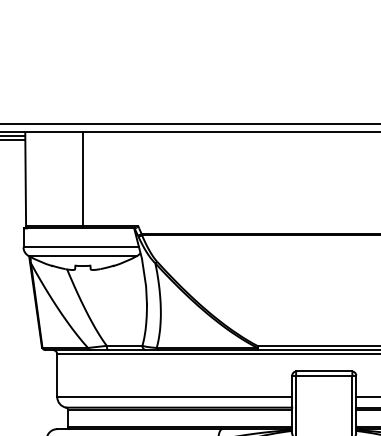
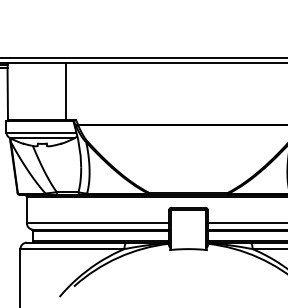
line: (83, 179) -> (66, 91), moved

